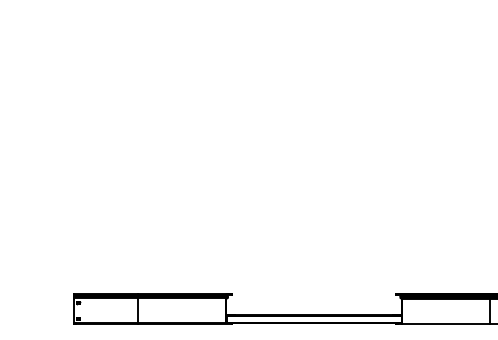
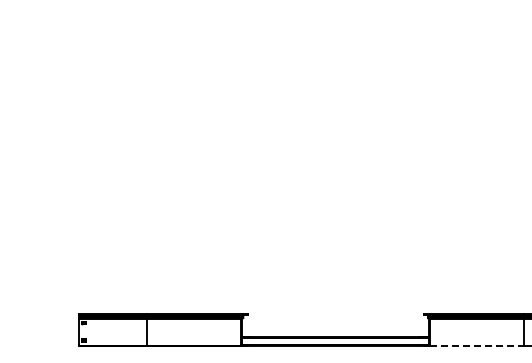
line: (446, 323) -> (477, 345), solid -> dashed

